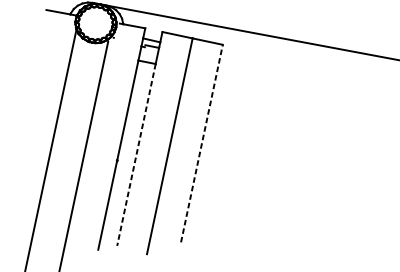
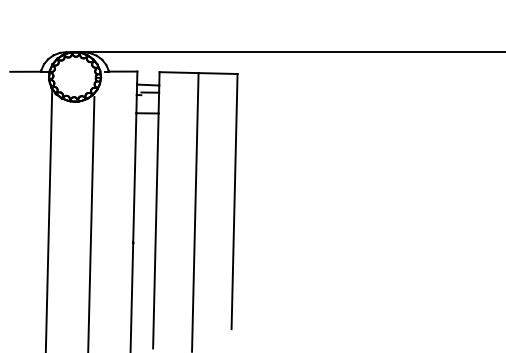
line: (201, 143) -> (234, 201), dashed -> solid
line: (136, 154) -> (155, 230), dashed -> solid

